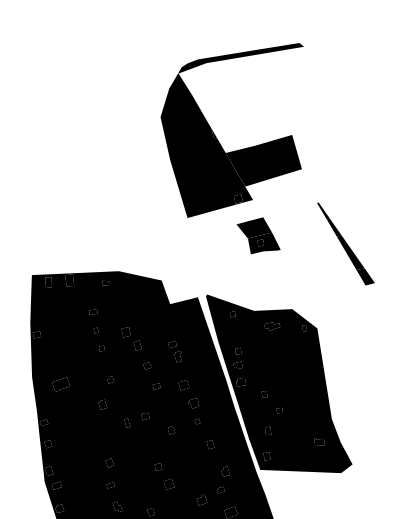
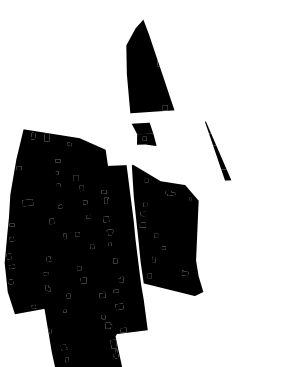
fill: (240, 55) -> (185, 16), removed
fill: (263, 160) -> (186, 86), removed
part: (258, 235) -> (144, 133), moved
part: (344, 242) -> (217, 150), moved

